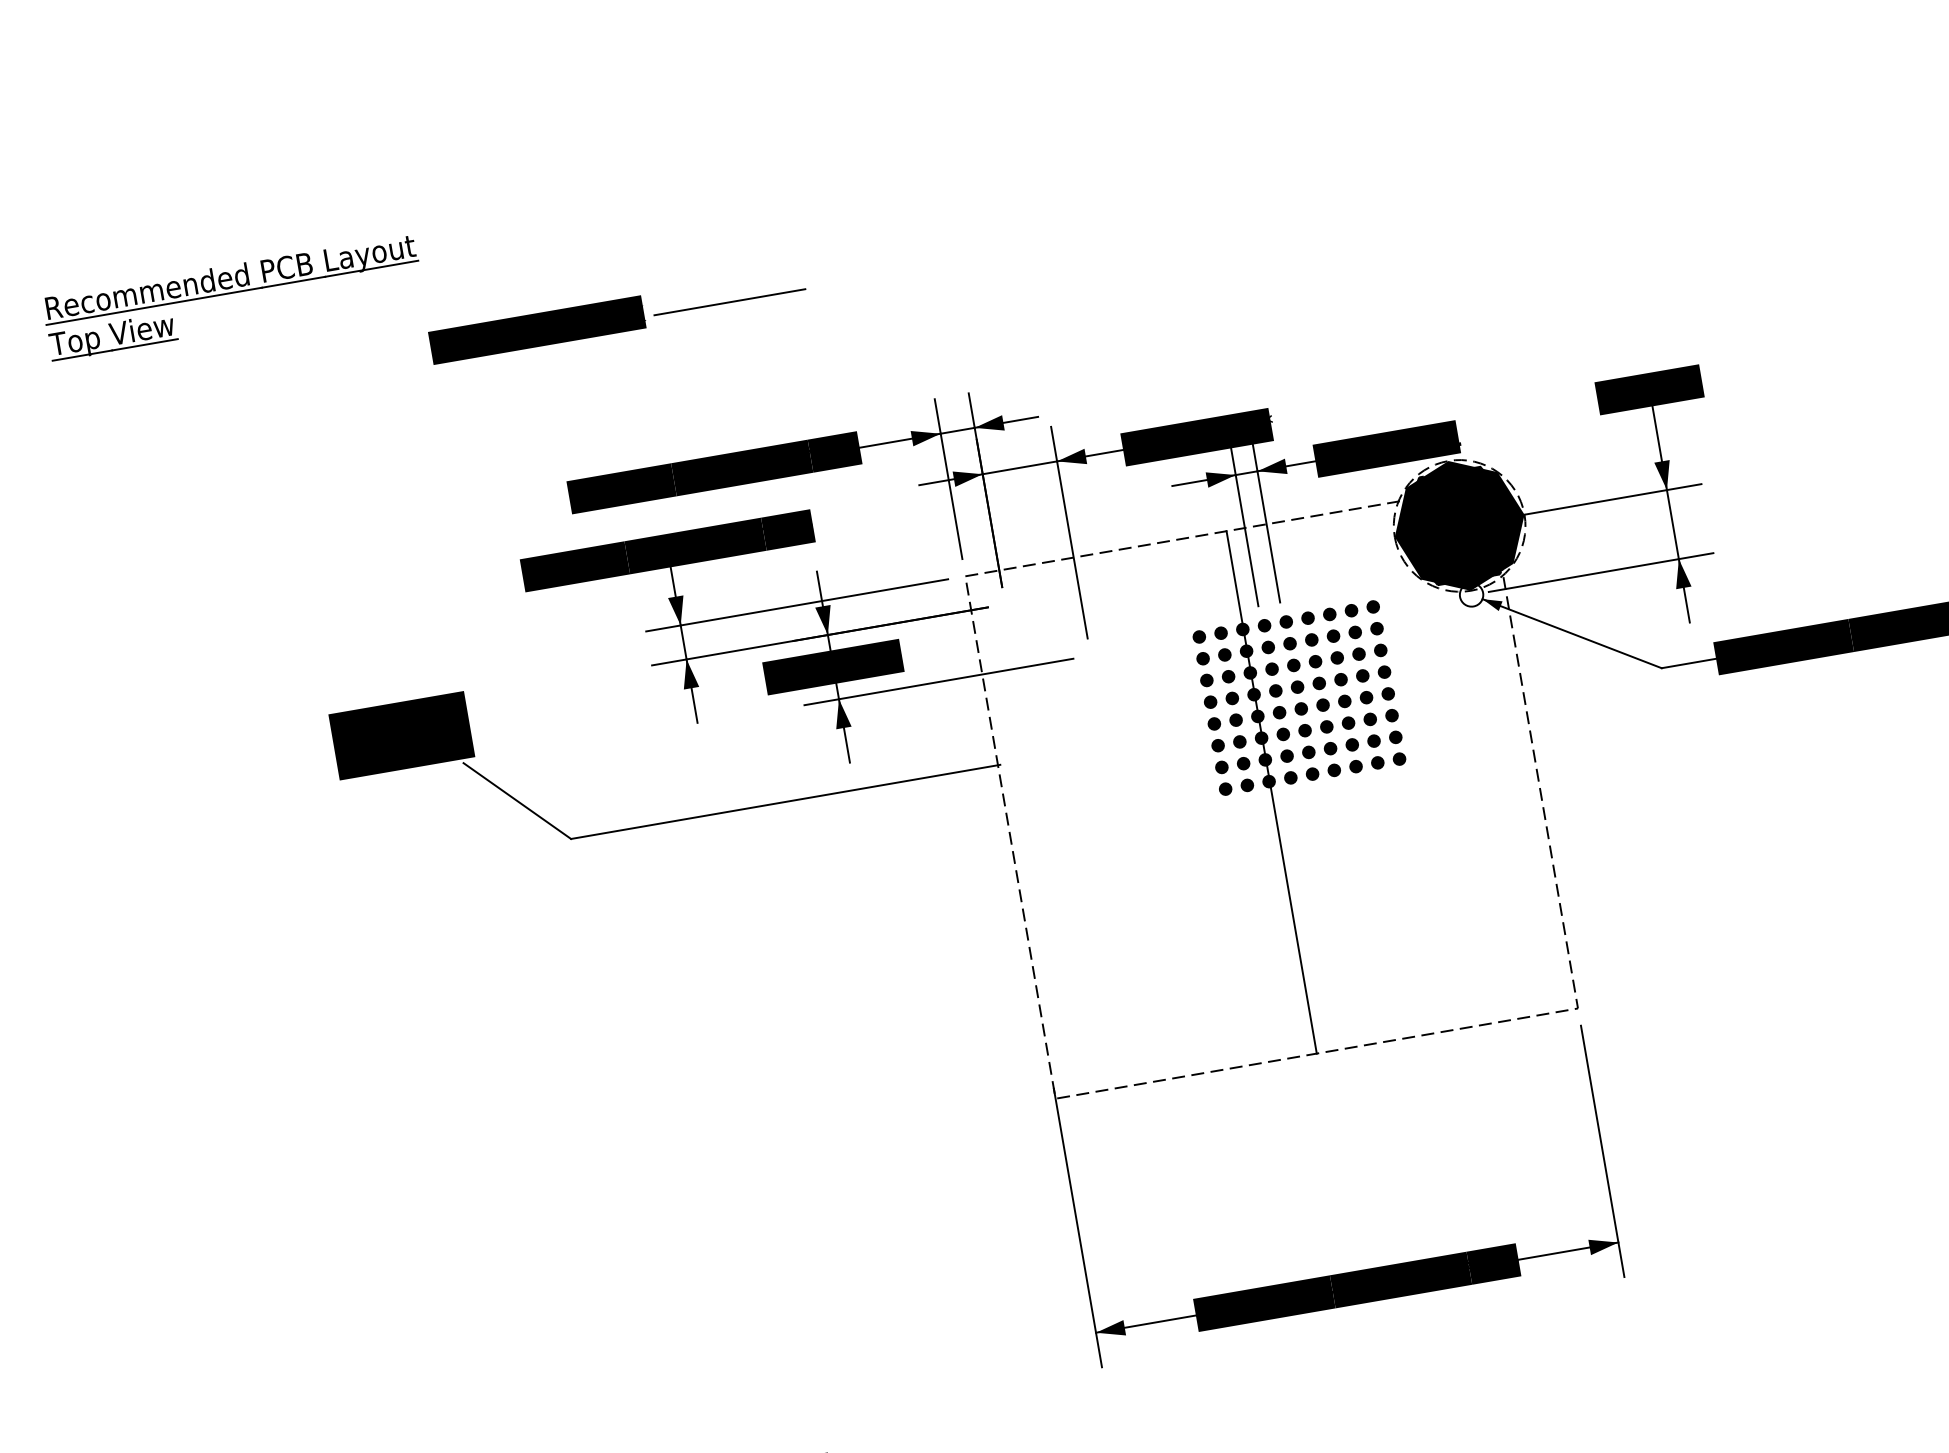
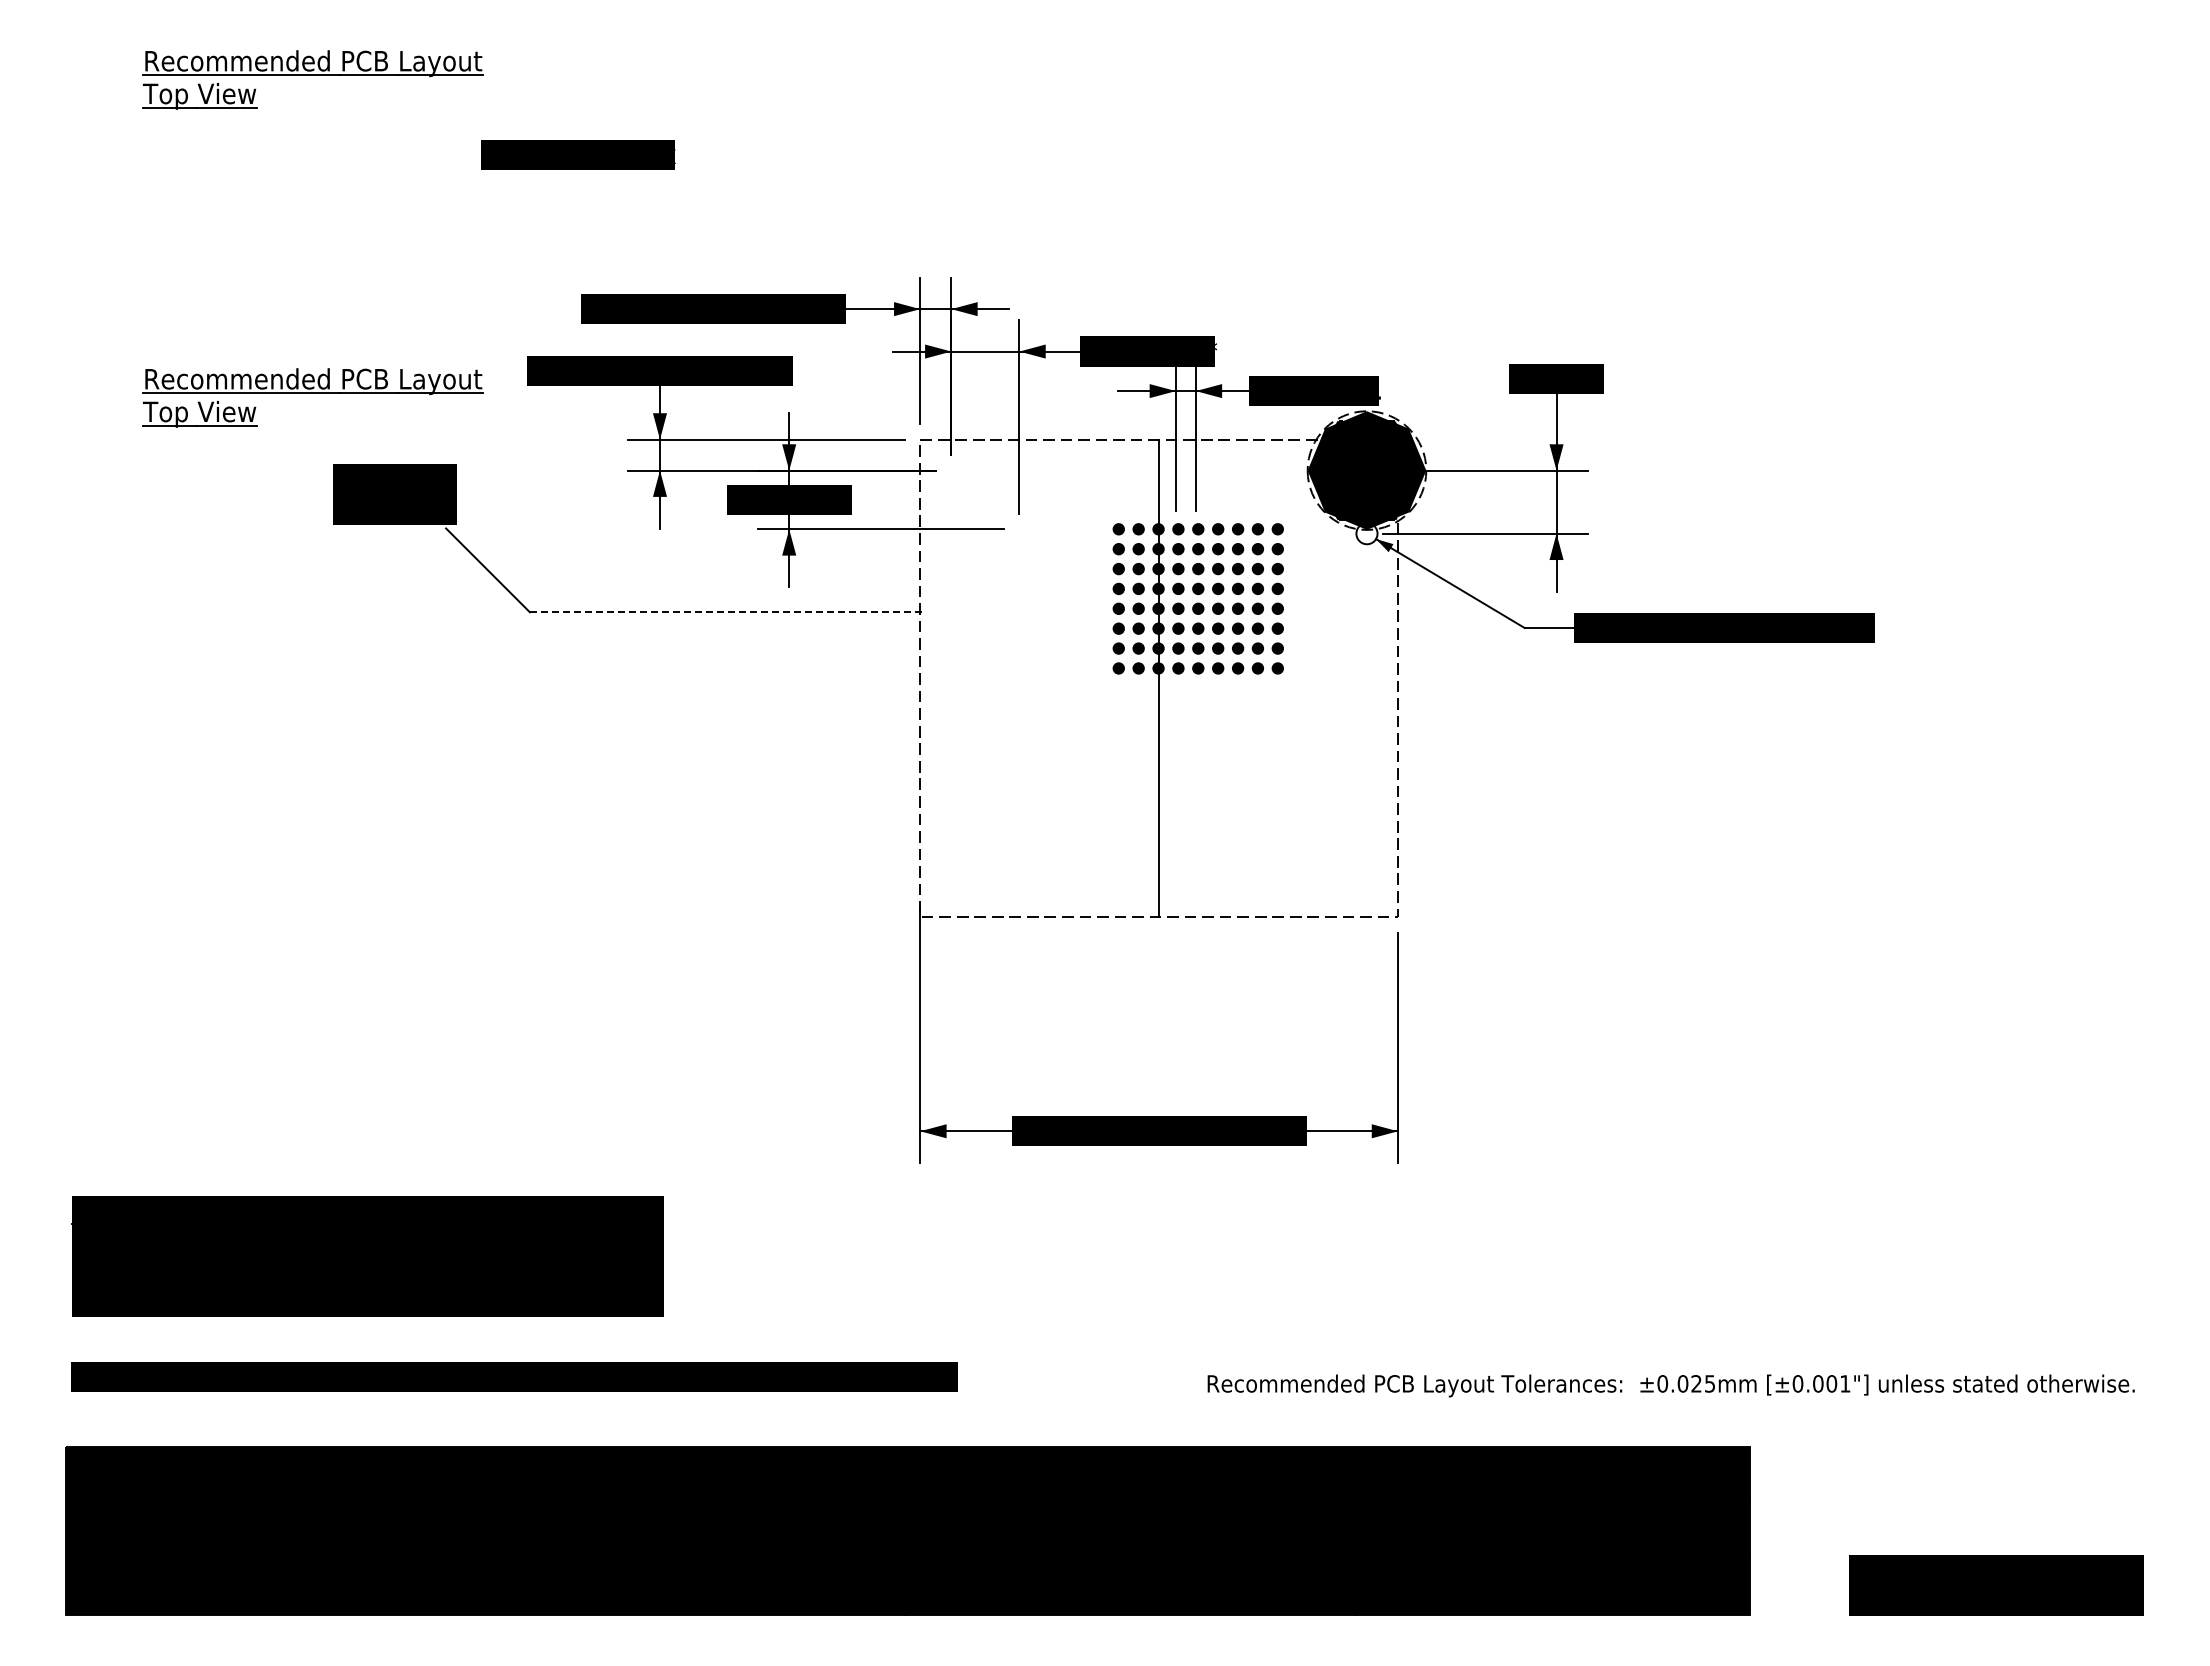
line: (730, 302) -> (753, 160), removed
part: (292, 645) -> (312, 397), added
line: (786, 802) -> (726, 612), solid -> dashed

